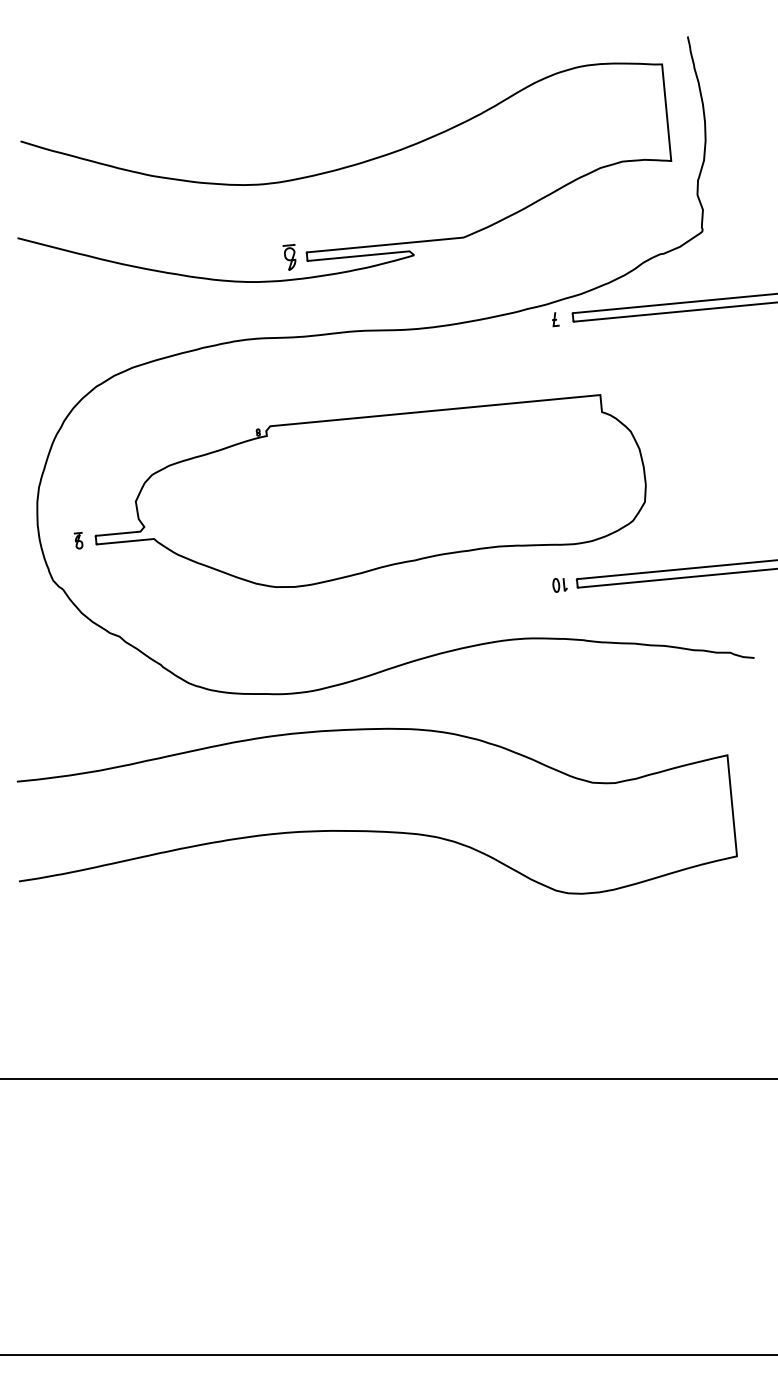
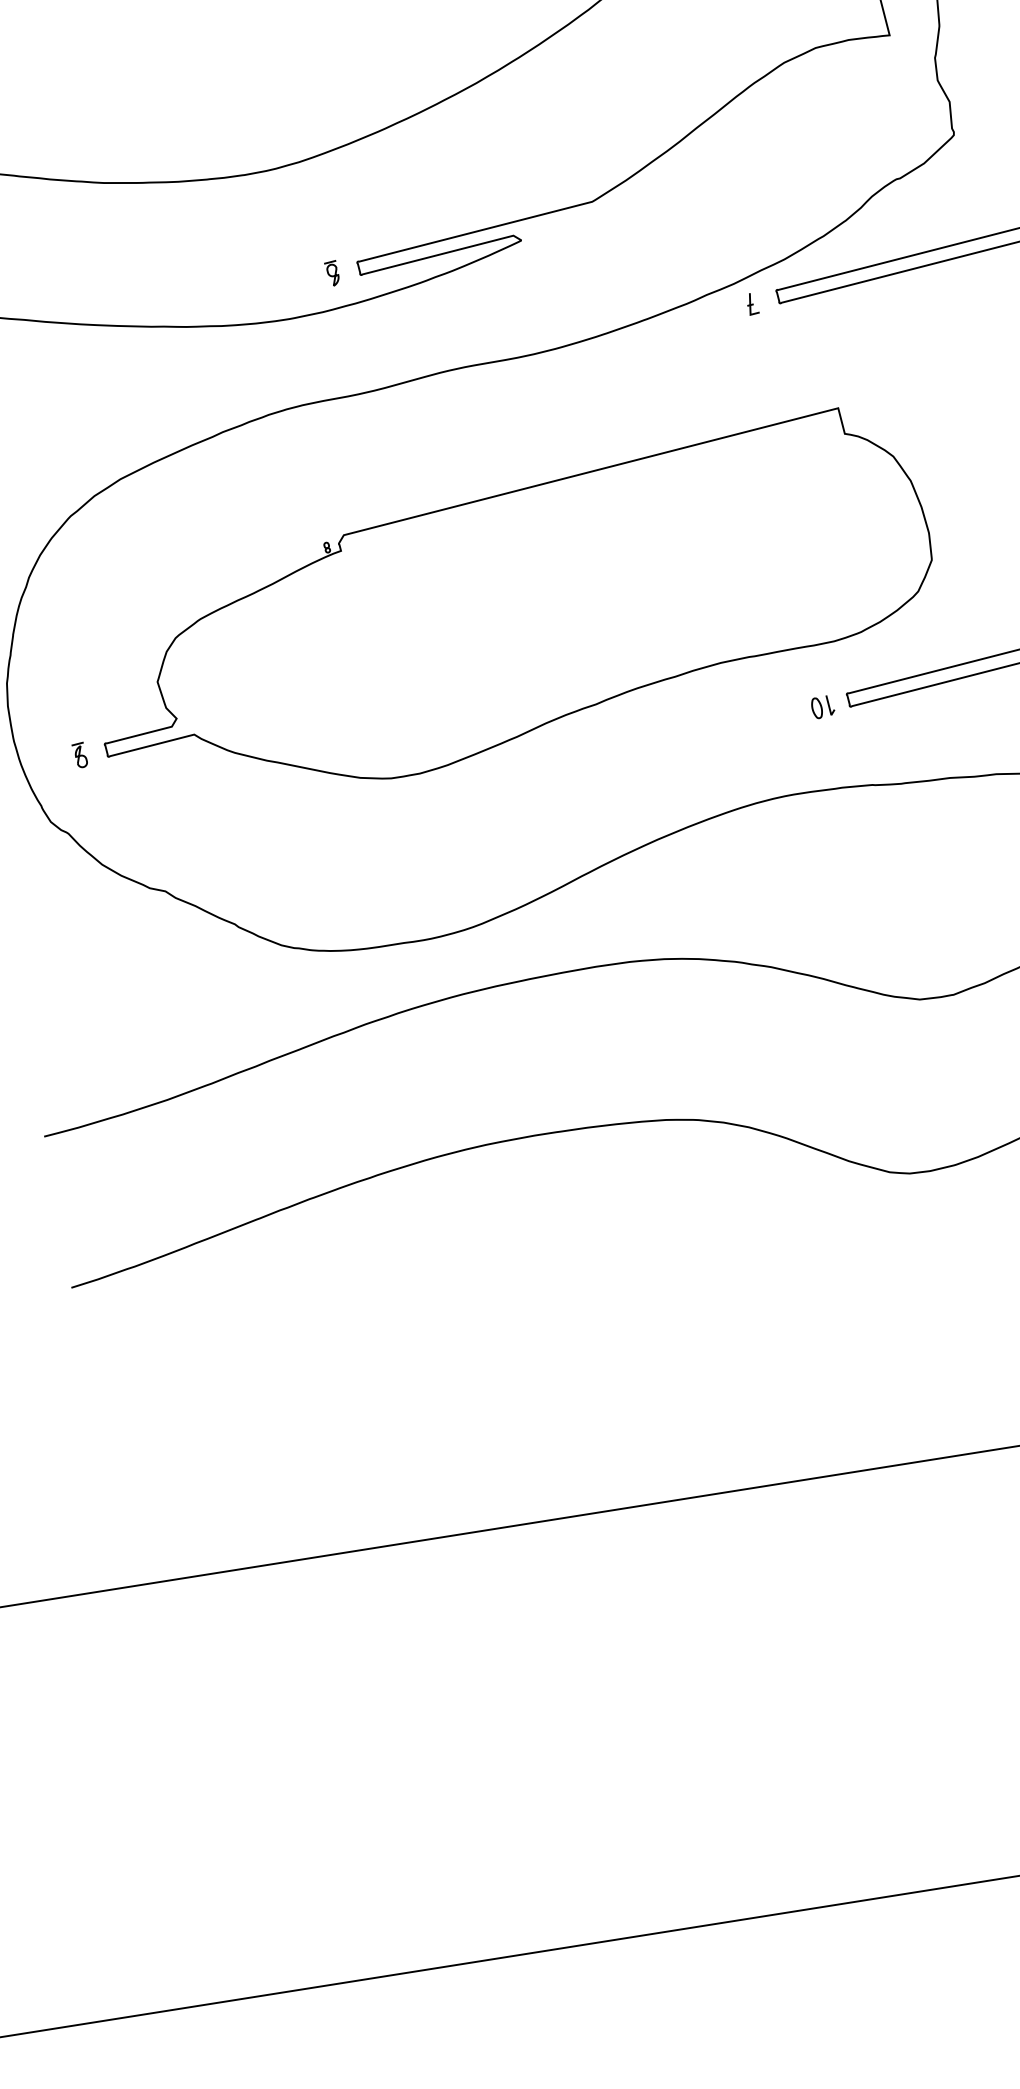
part: (289, 256) -> (332, 272), size x0.62

